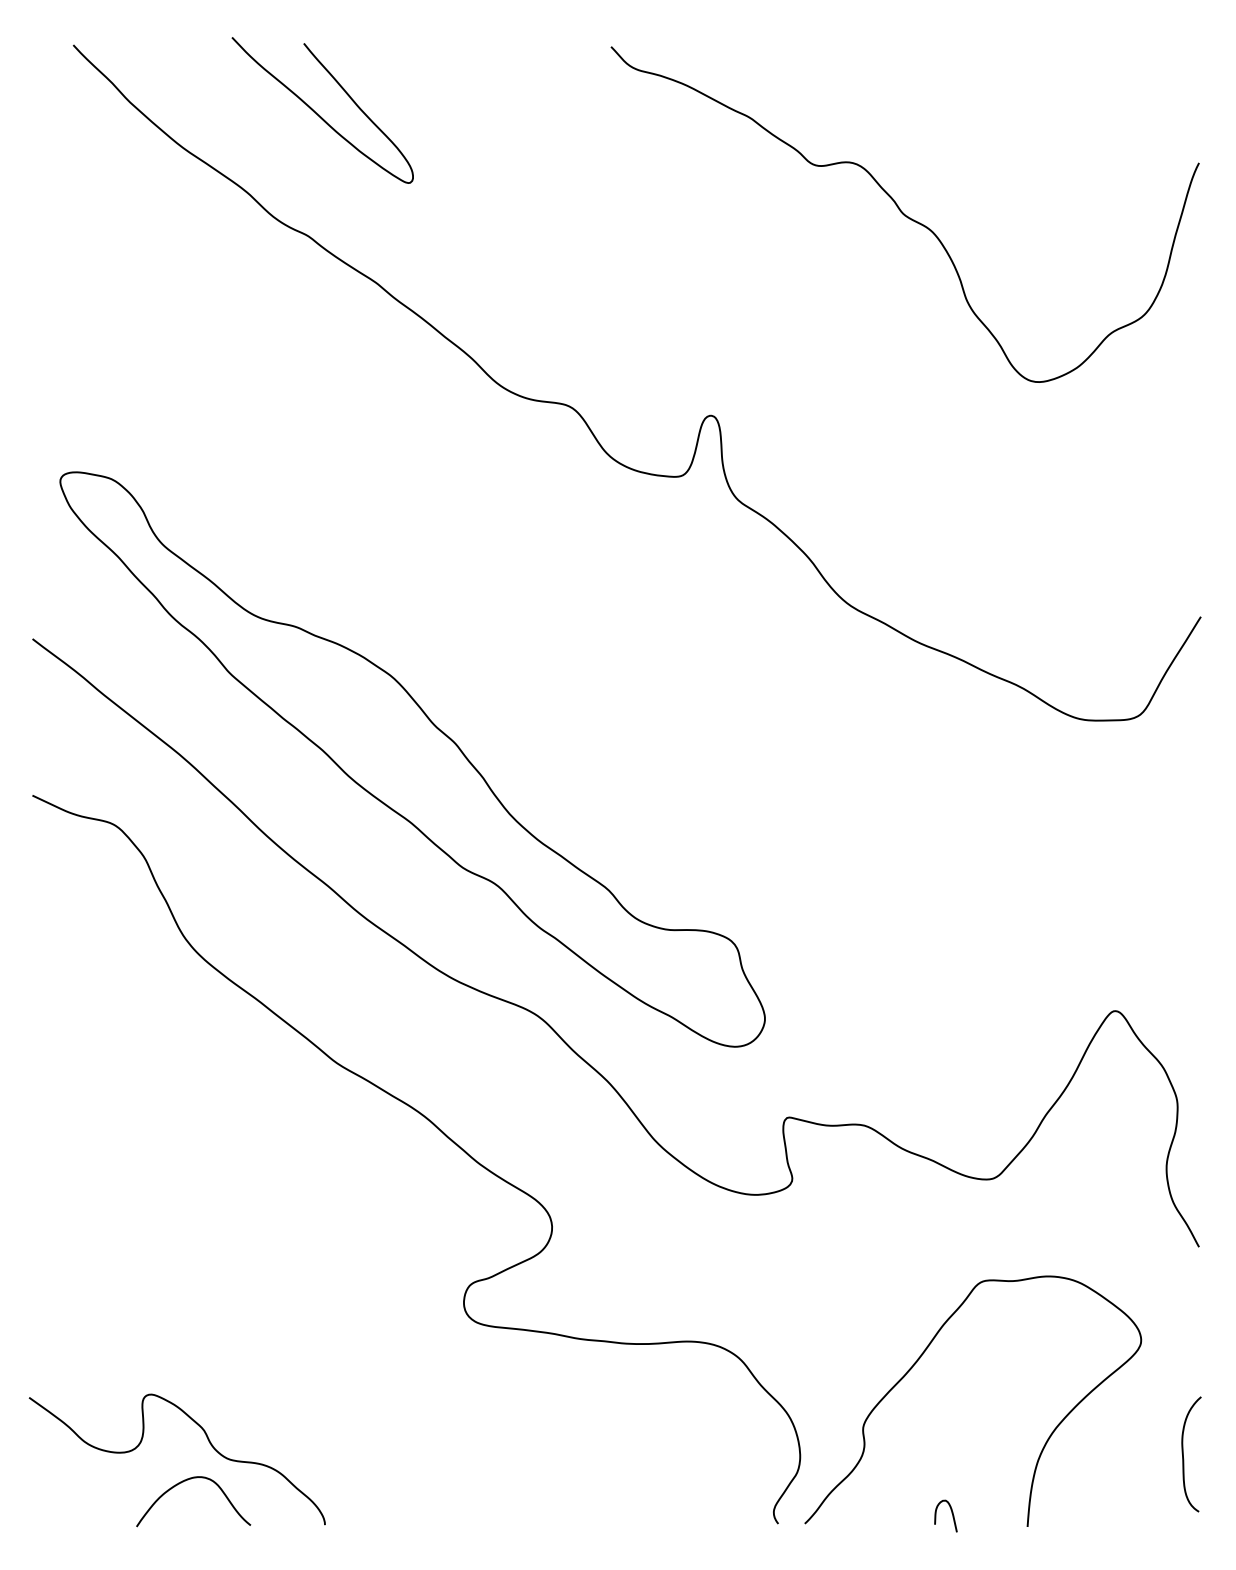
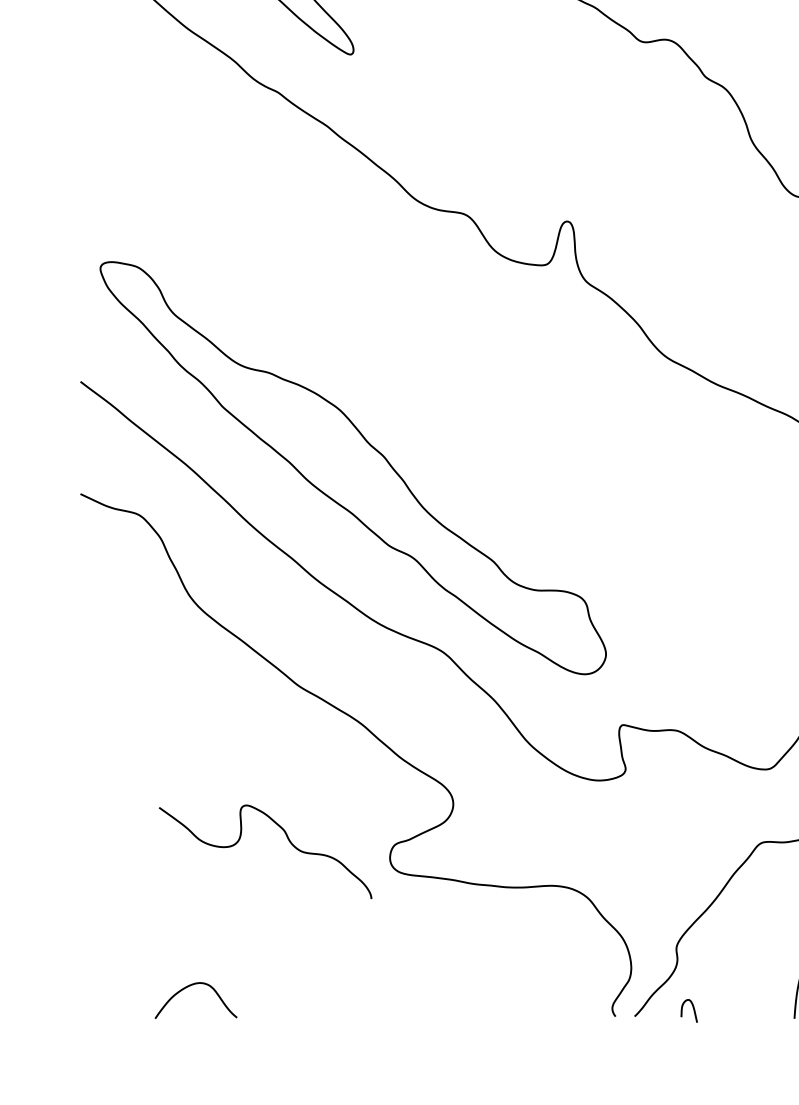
curve: (209, 1443) -> (288, 840), moved
curve: (951, 1513) -> (693, 1009), moved

